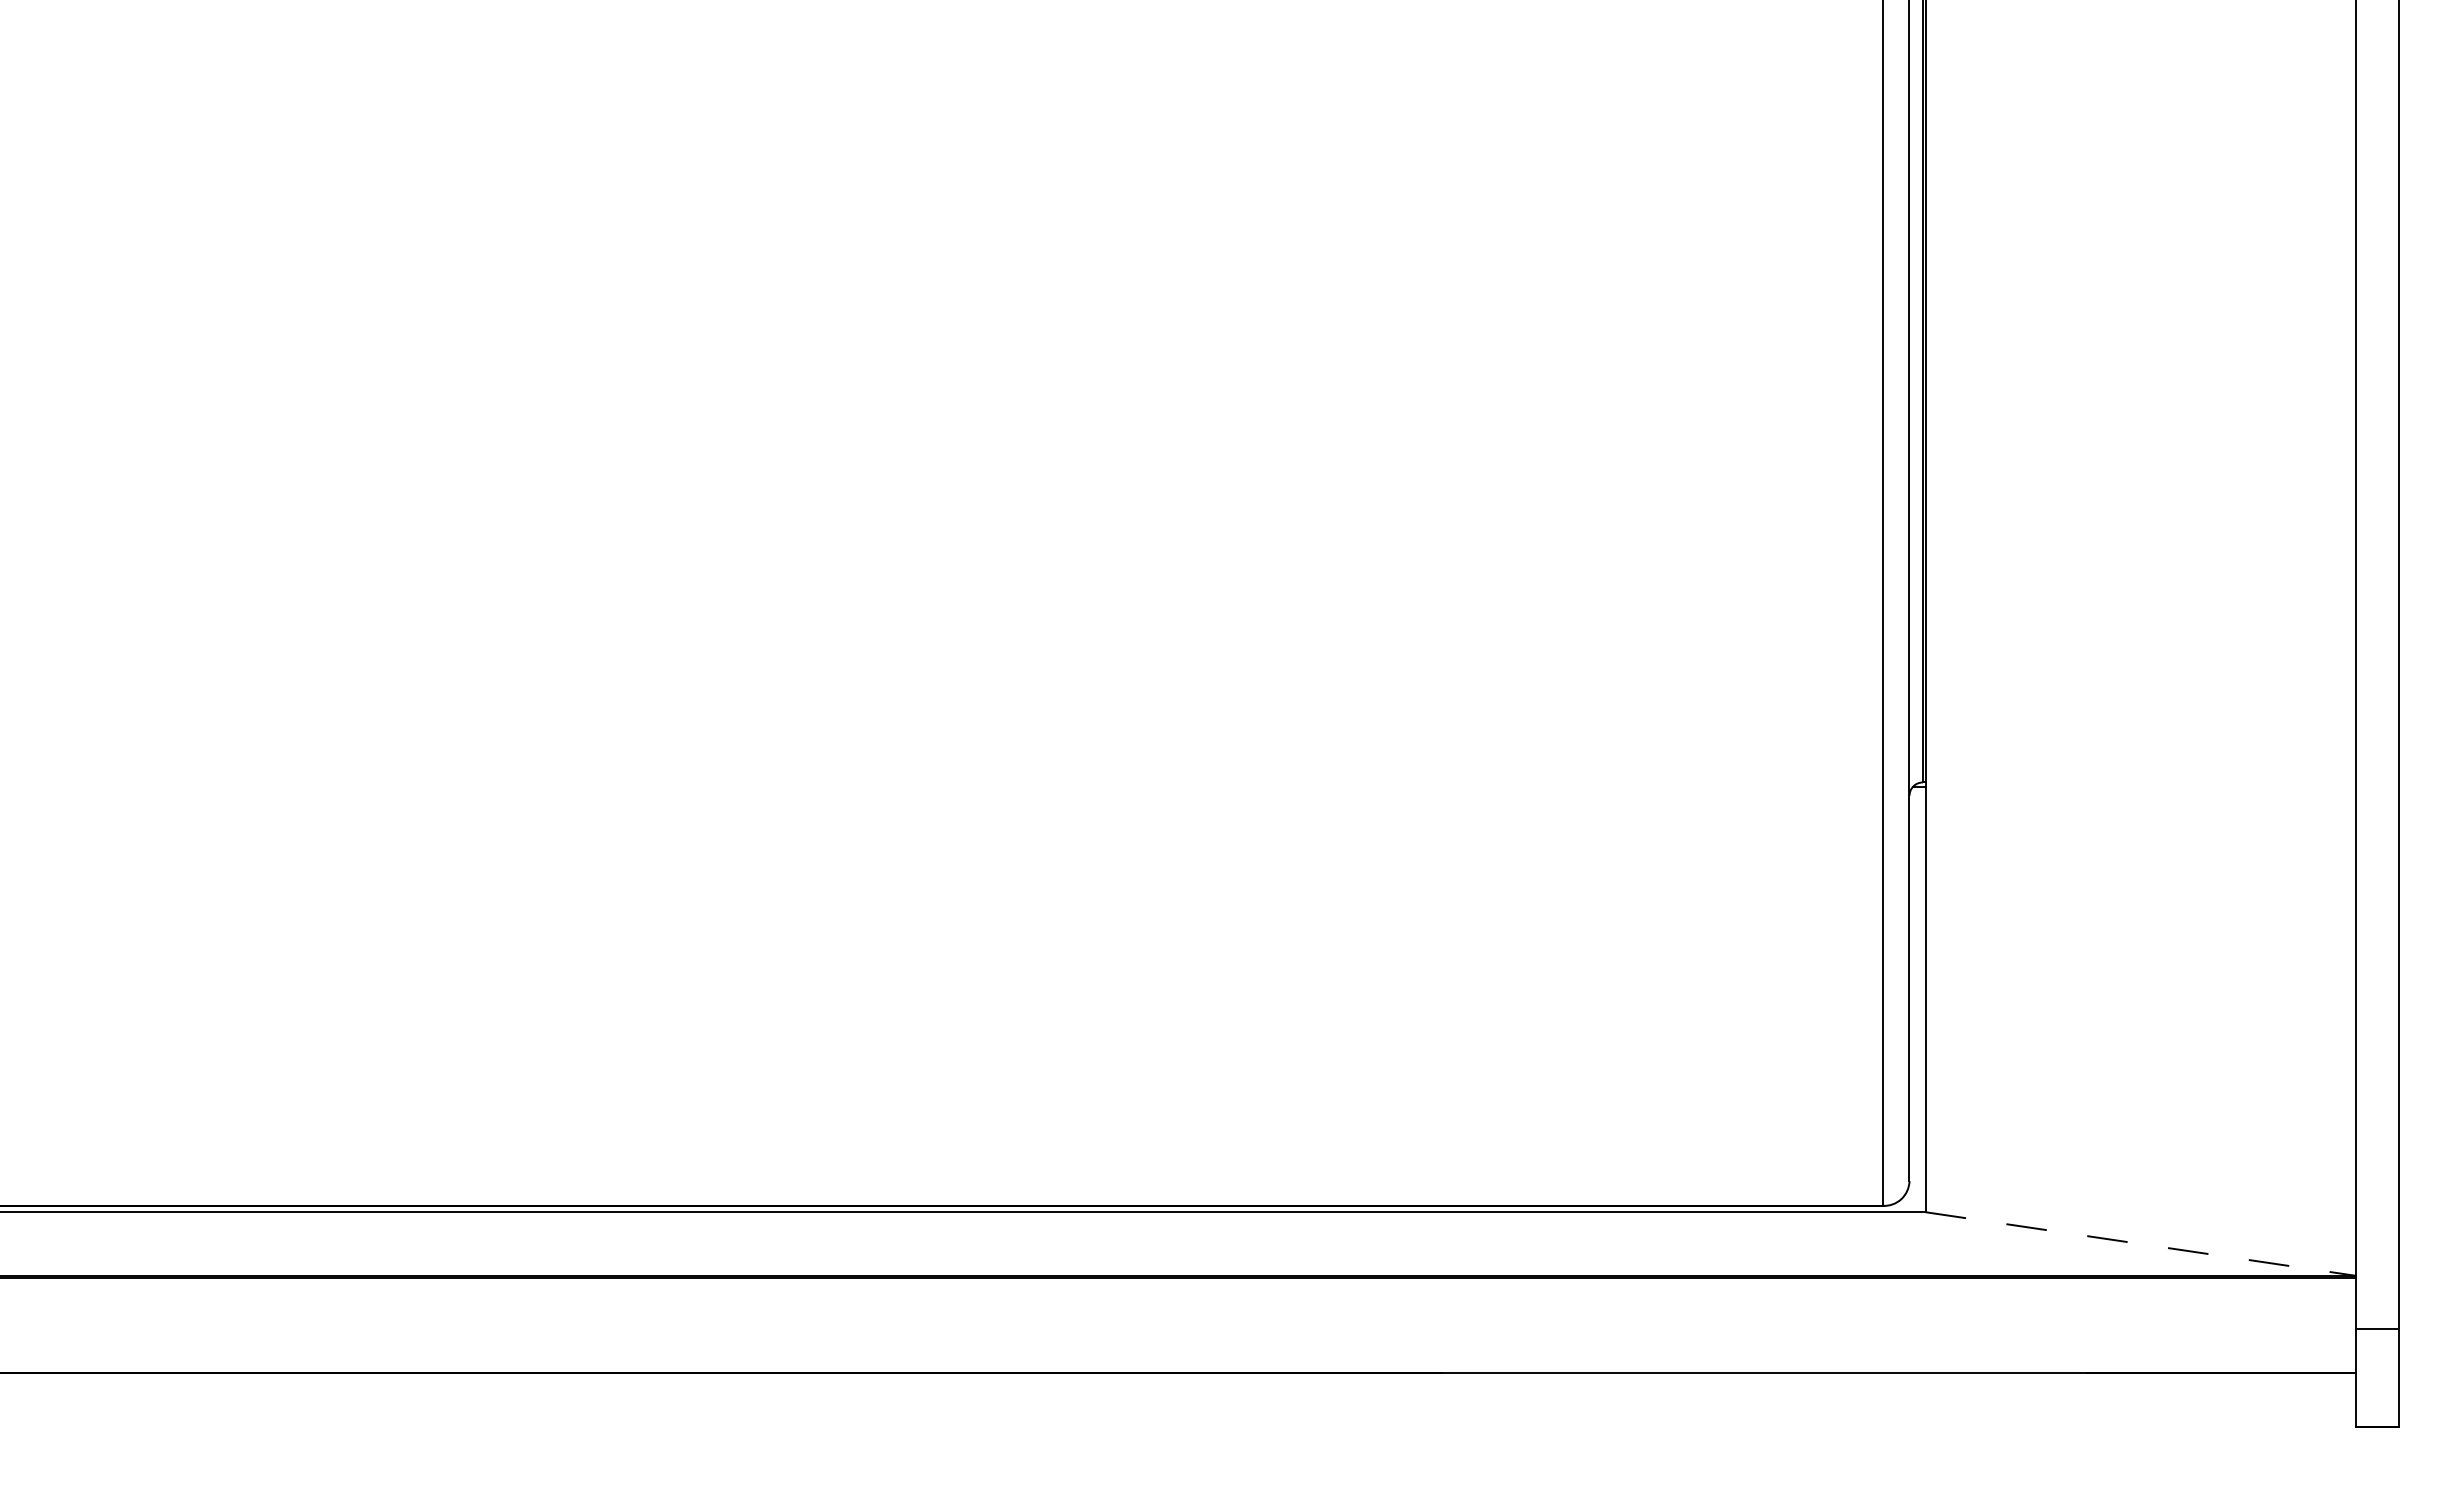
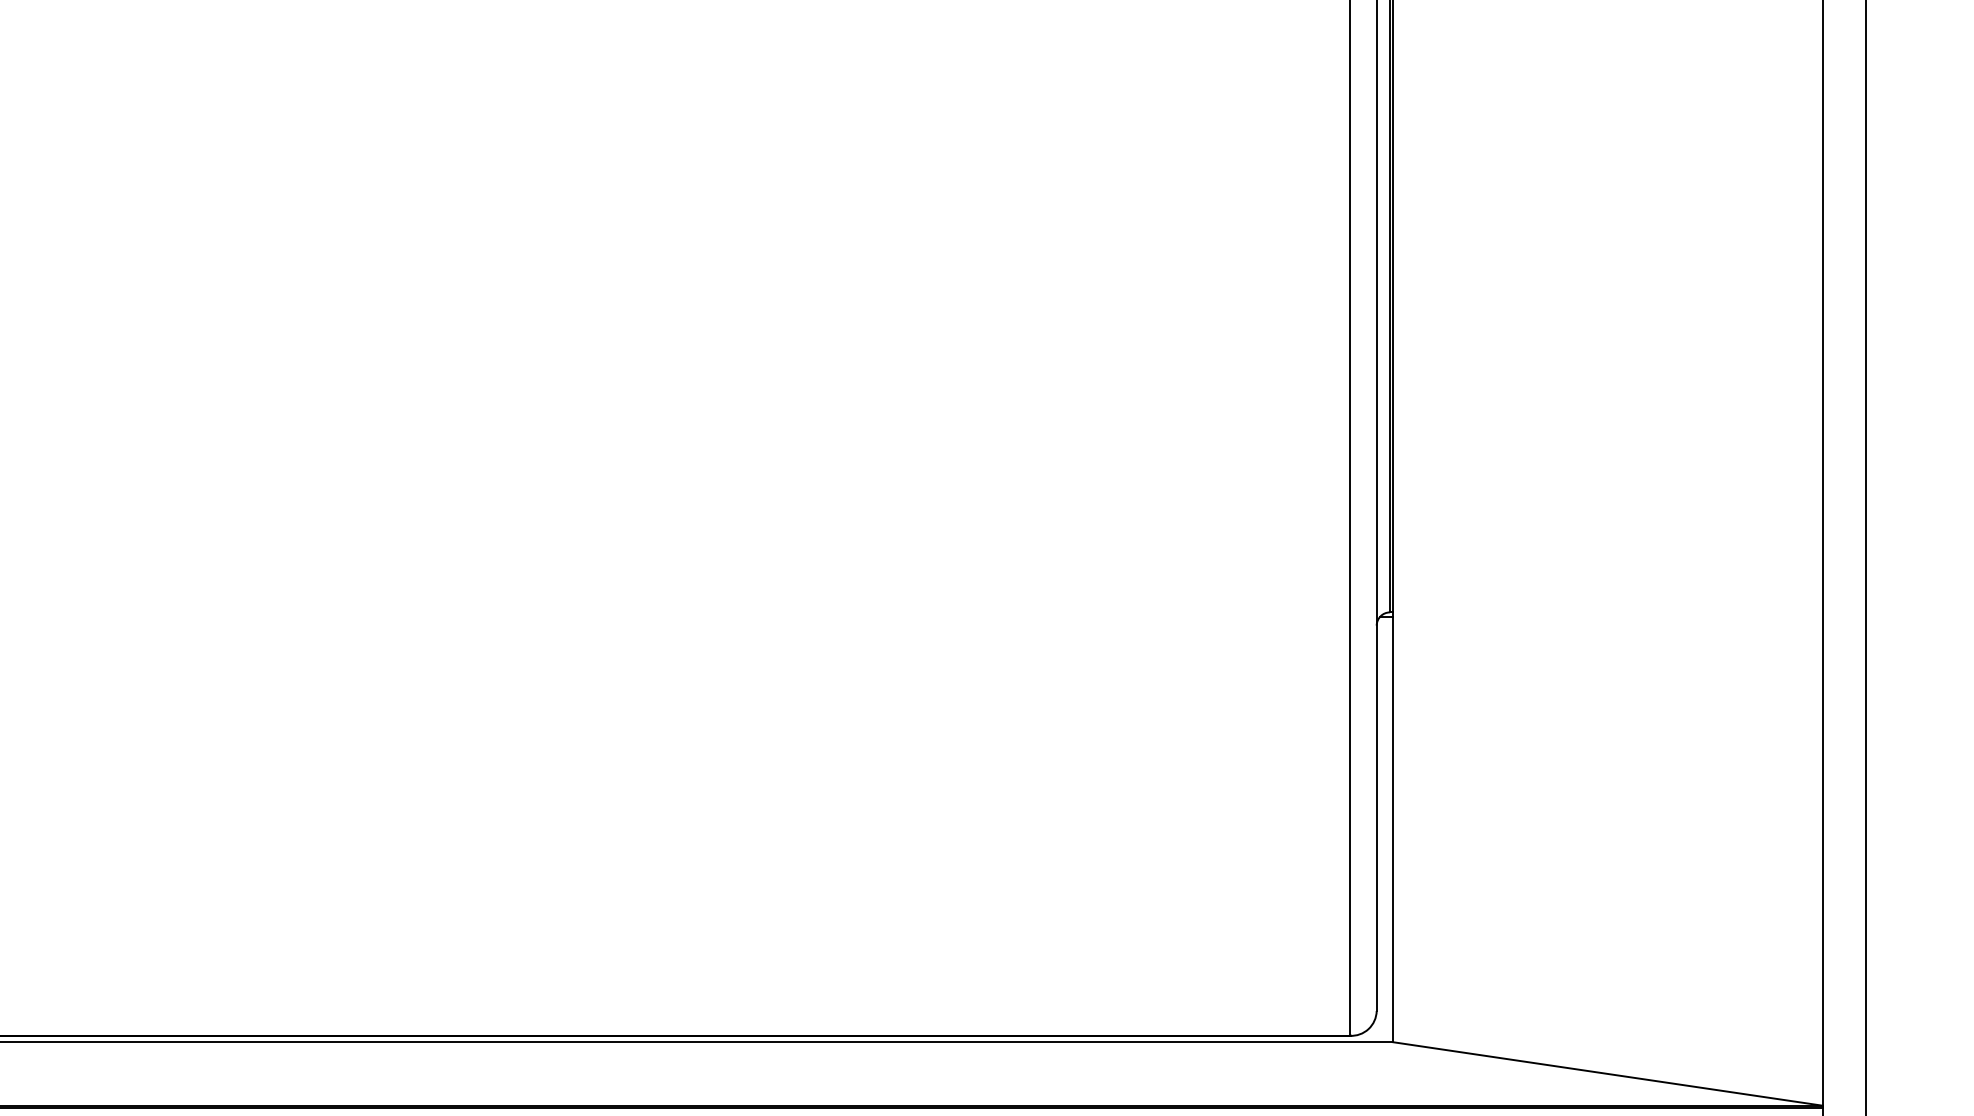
line: (2141, 1244) -> (1608, 1074), dashed -> solid

